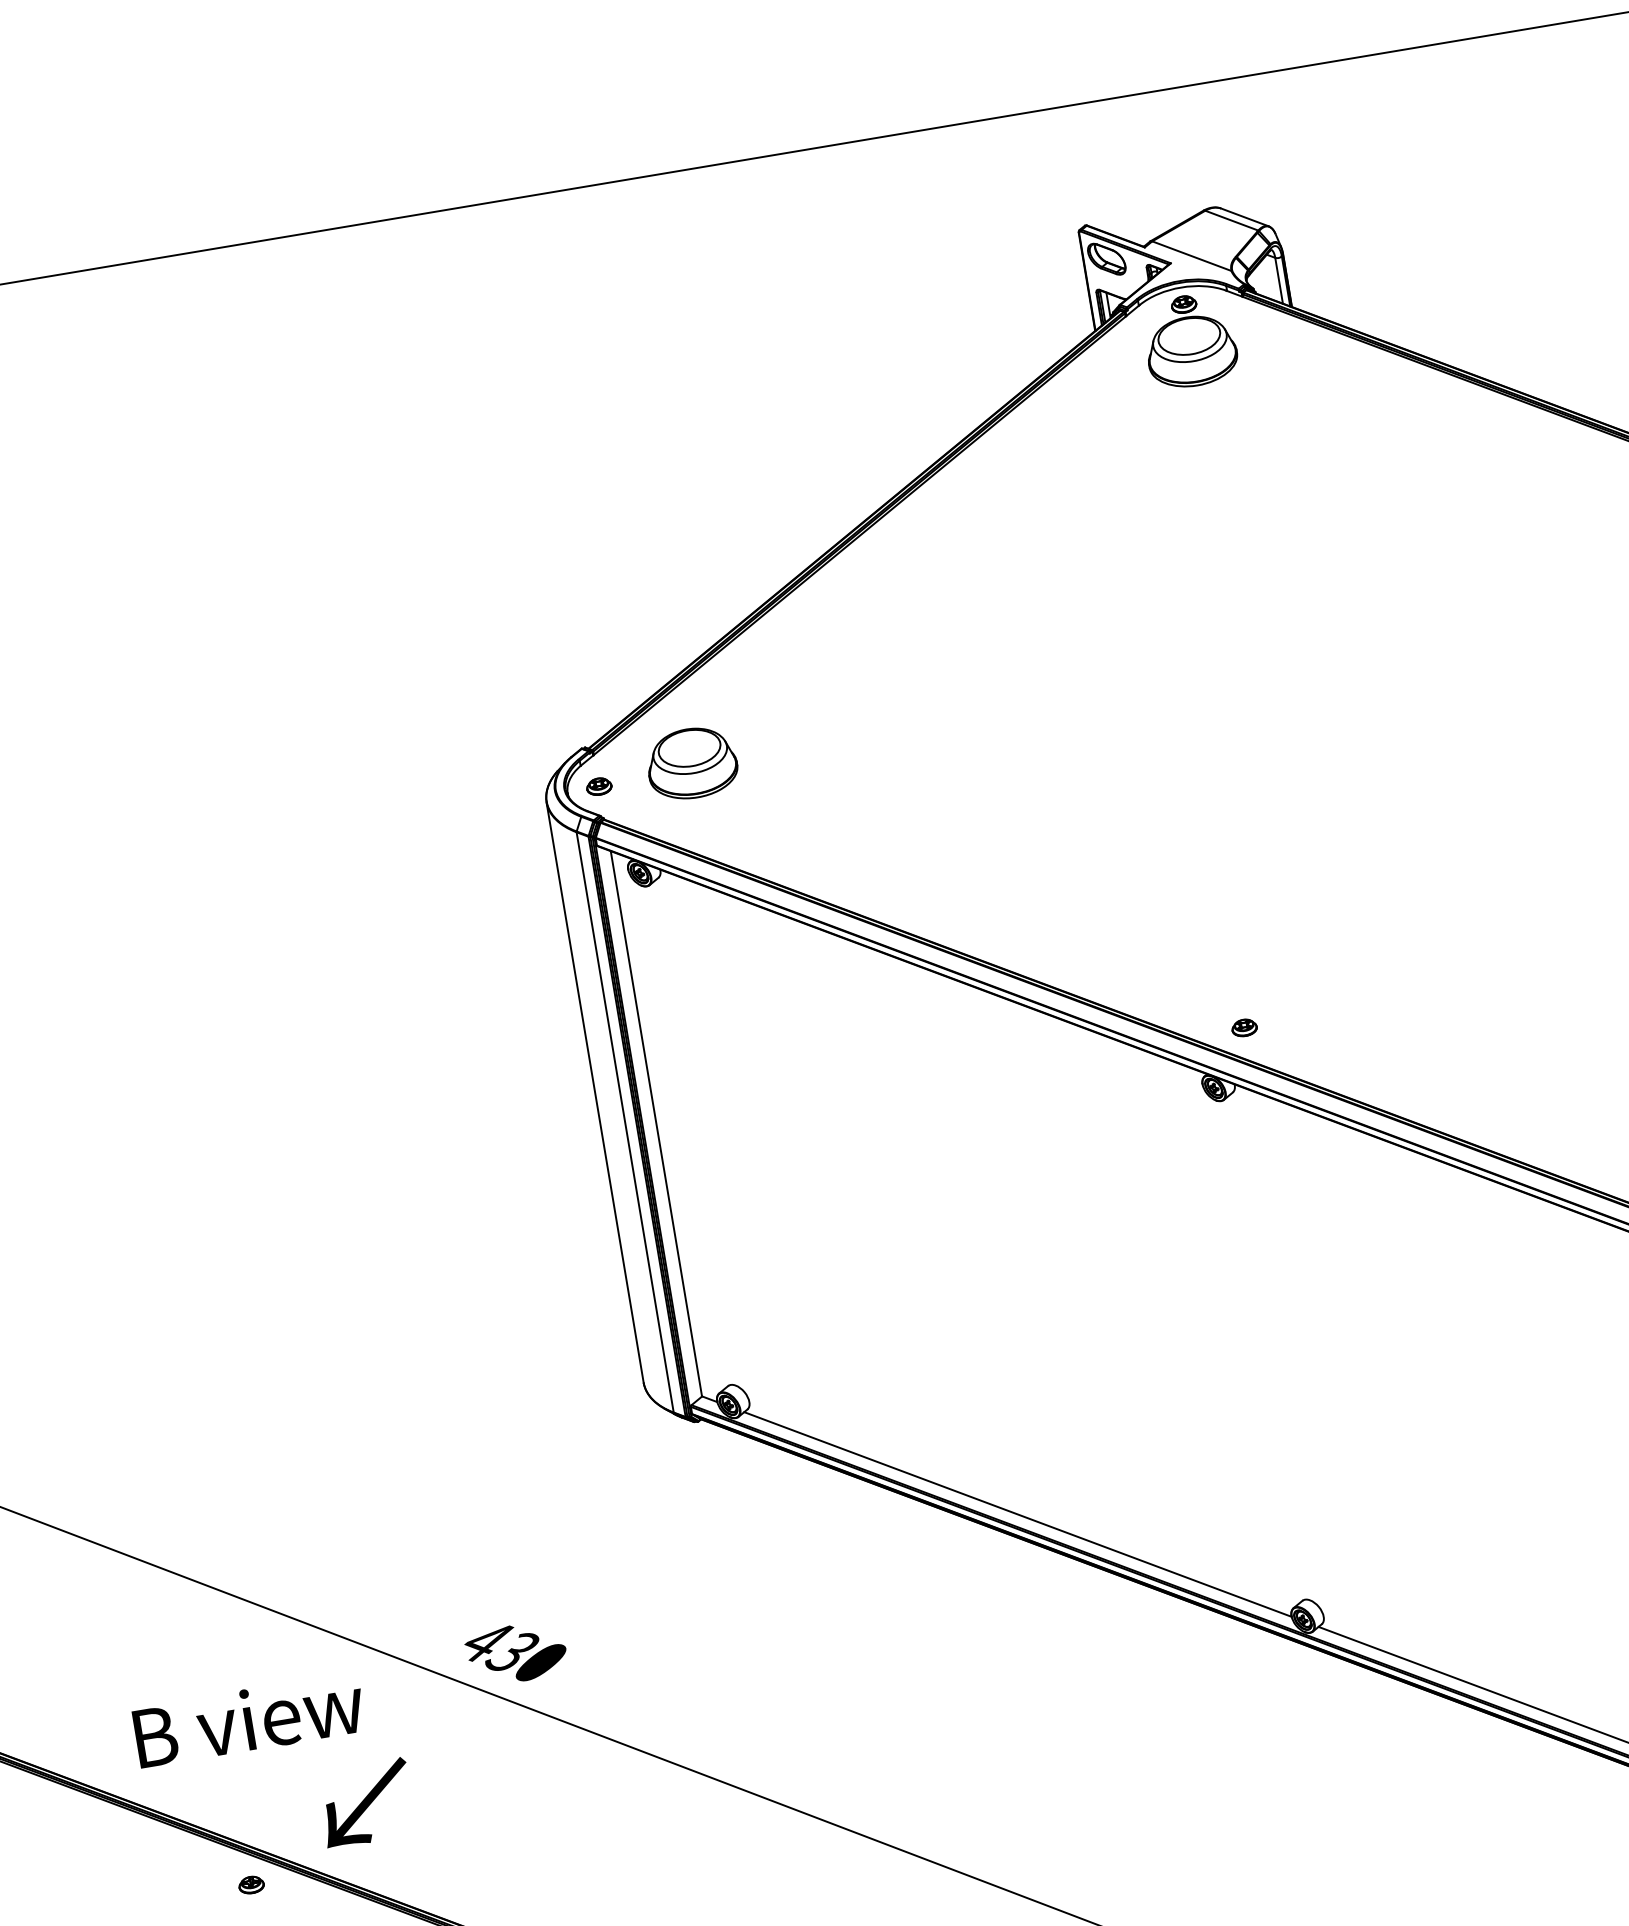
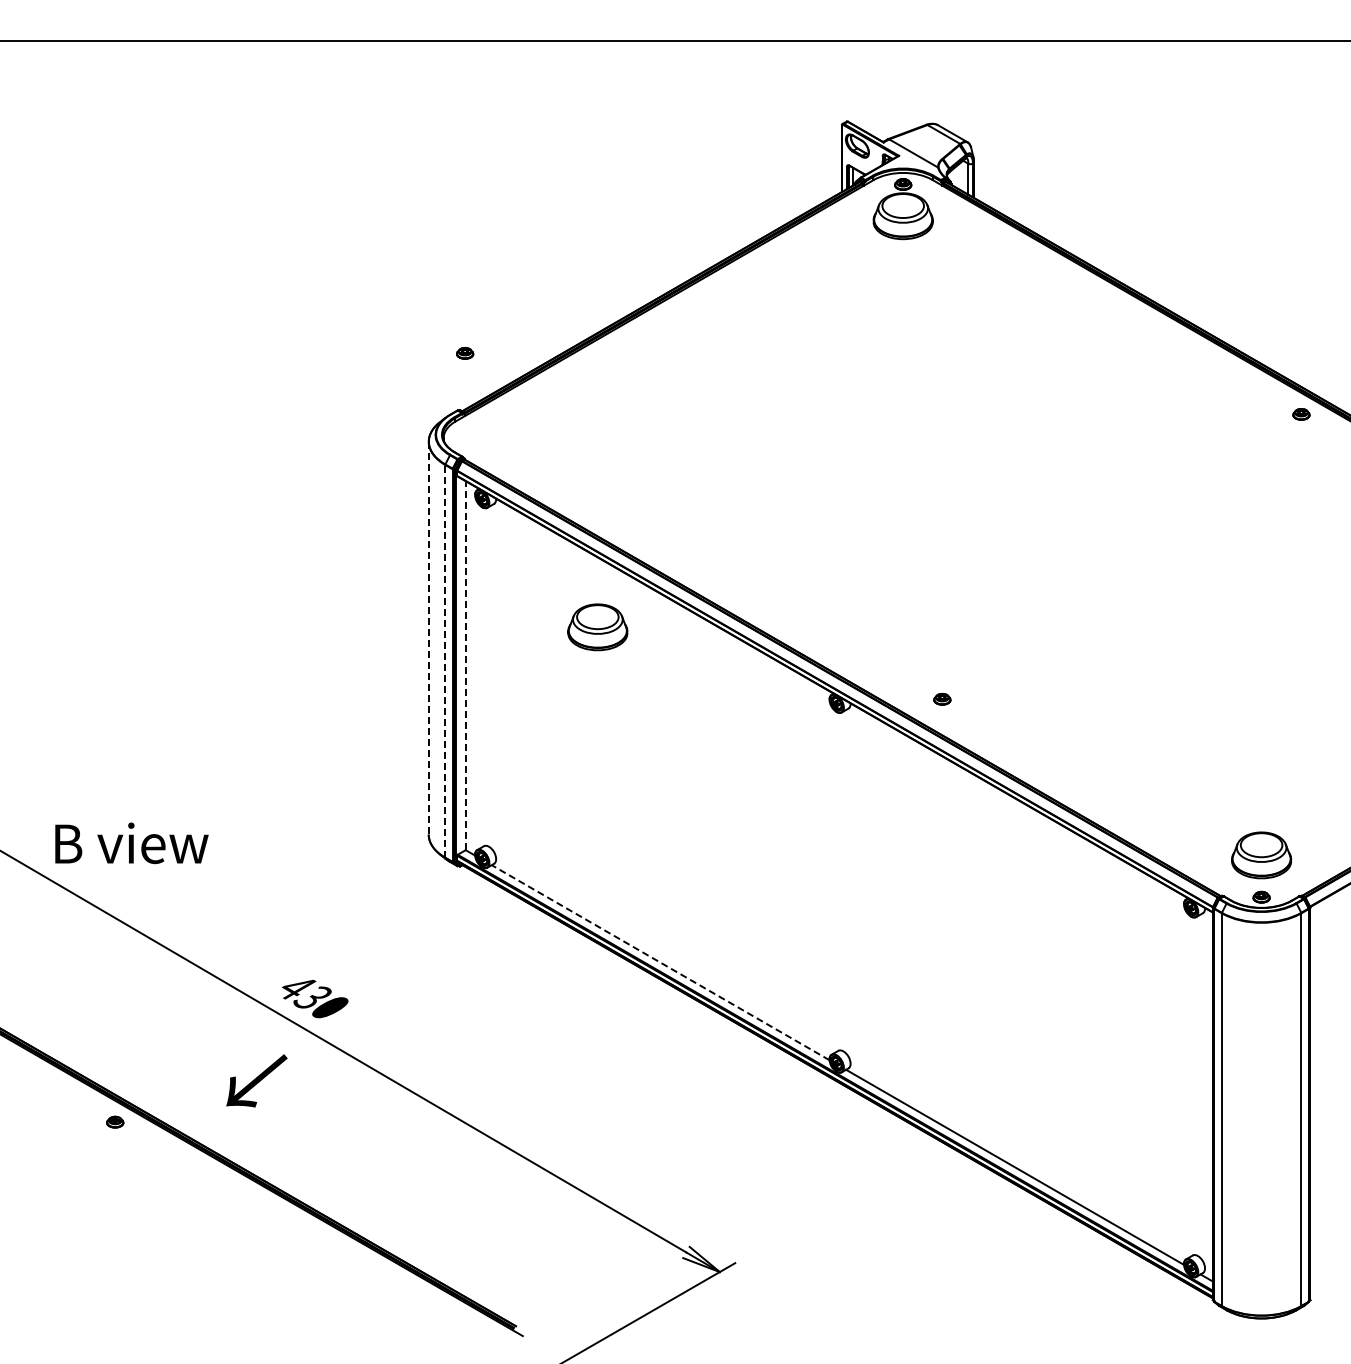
part: (691, 763) -> (597, 627), moved
part: (599, 786) -> (465, 353), moved
part: (1244, 1028) -> (942, 699), moved
line: (594, 1092) -> (428, 638), solid -> dashed
line: (625, 1121) -> (445, 660), solid -> dashed
line: (656, 1123) -> (465, 665), solid -> dashed
line: (1017, 1514) -> (660, 962), solid -> dashed
text: (248, 1720) -> (131, 843), moved
text: (365, 1802) -> (256, 1080), moved

